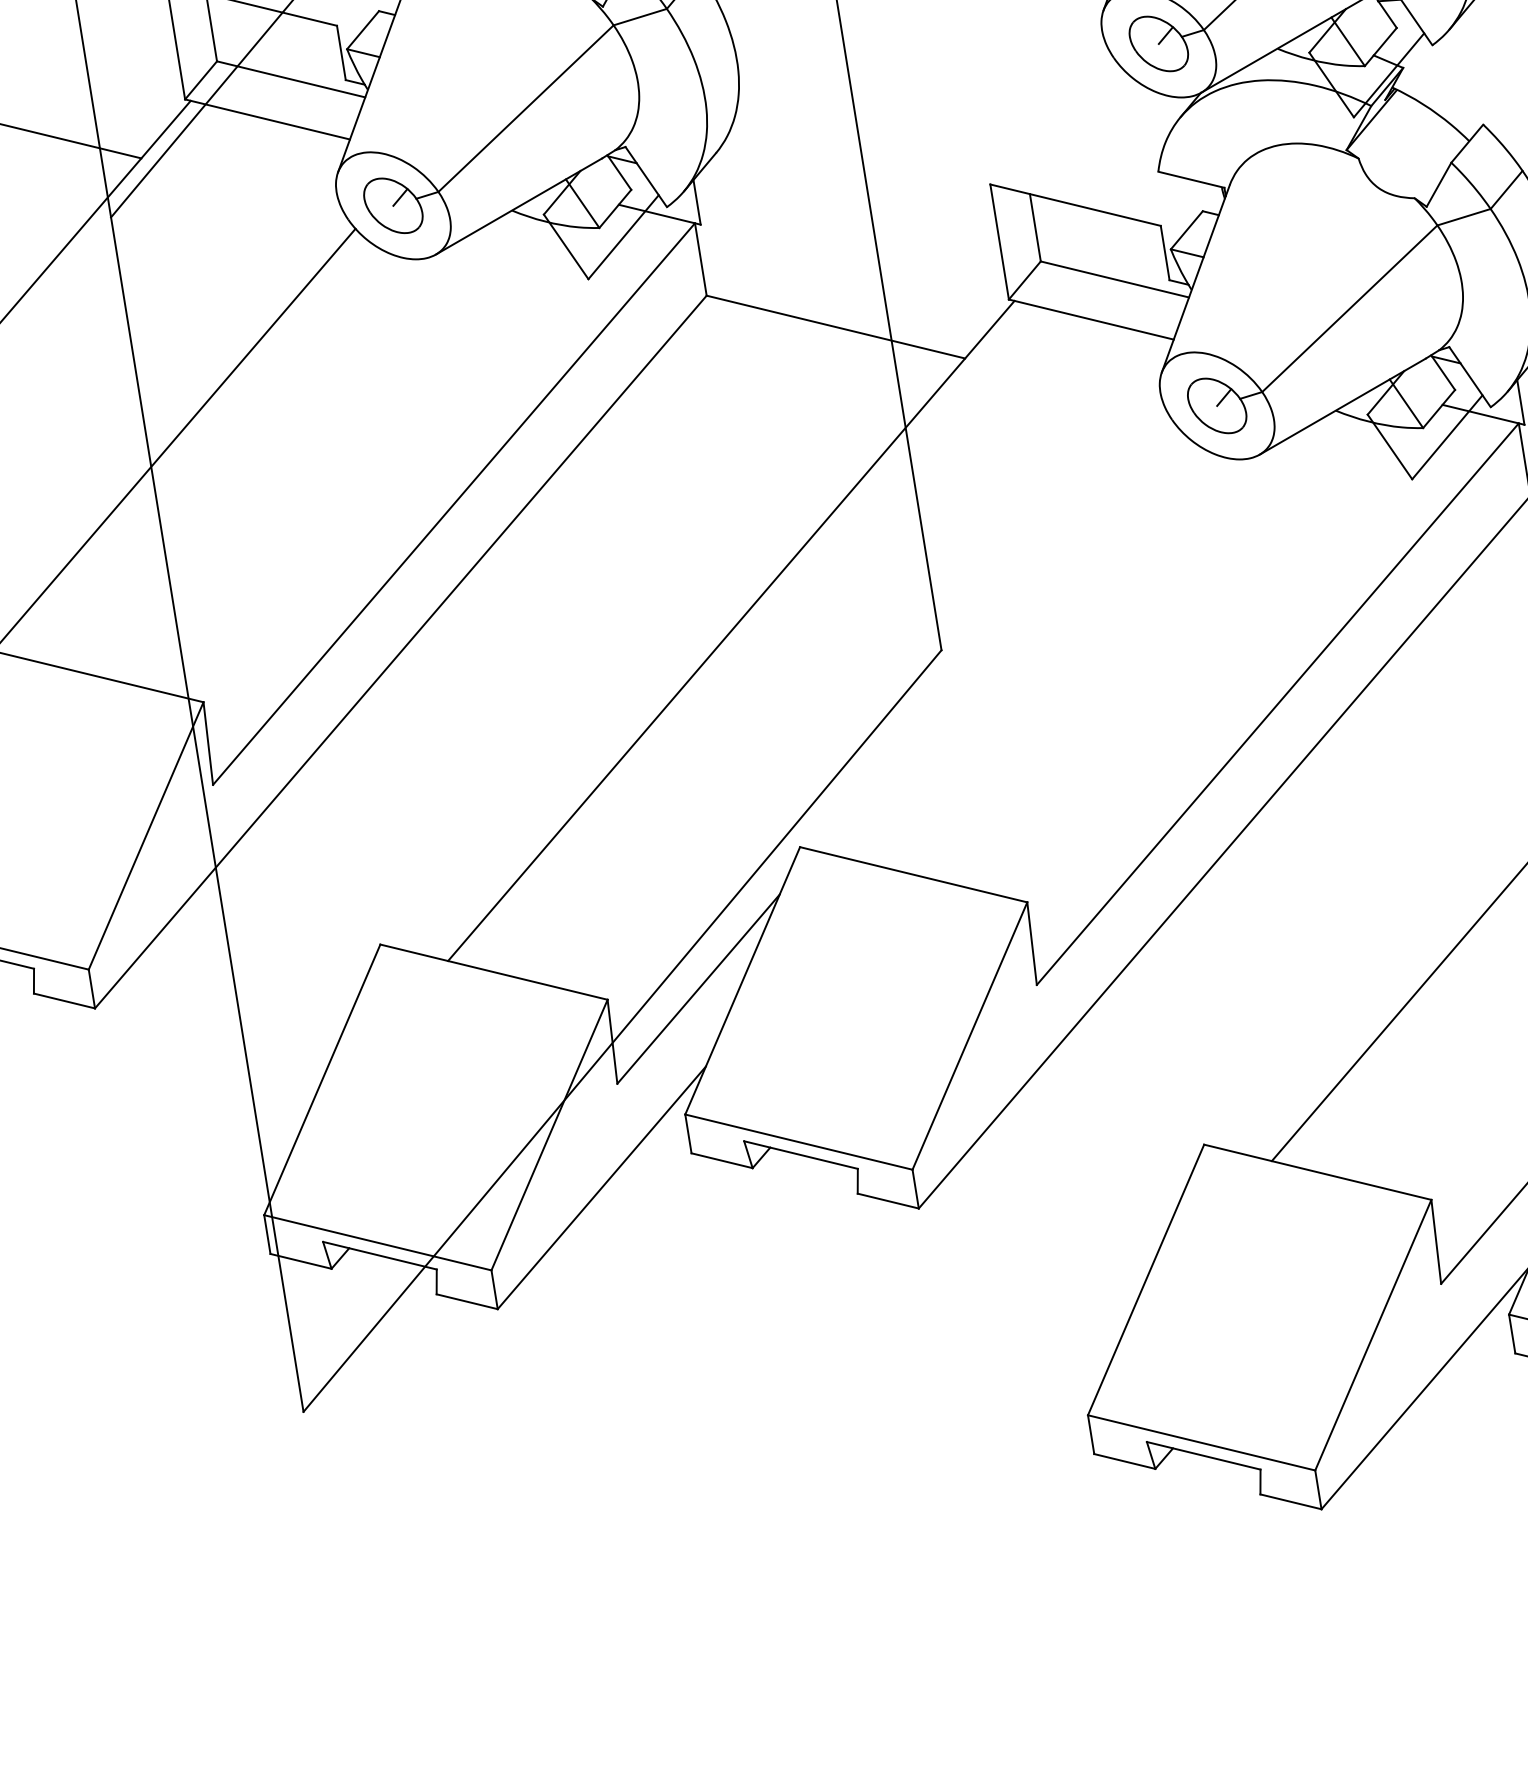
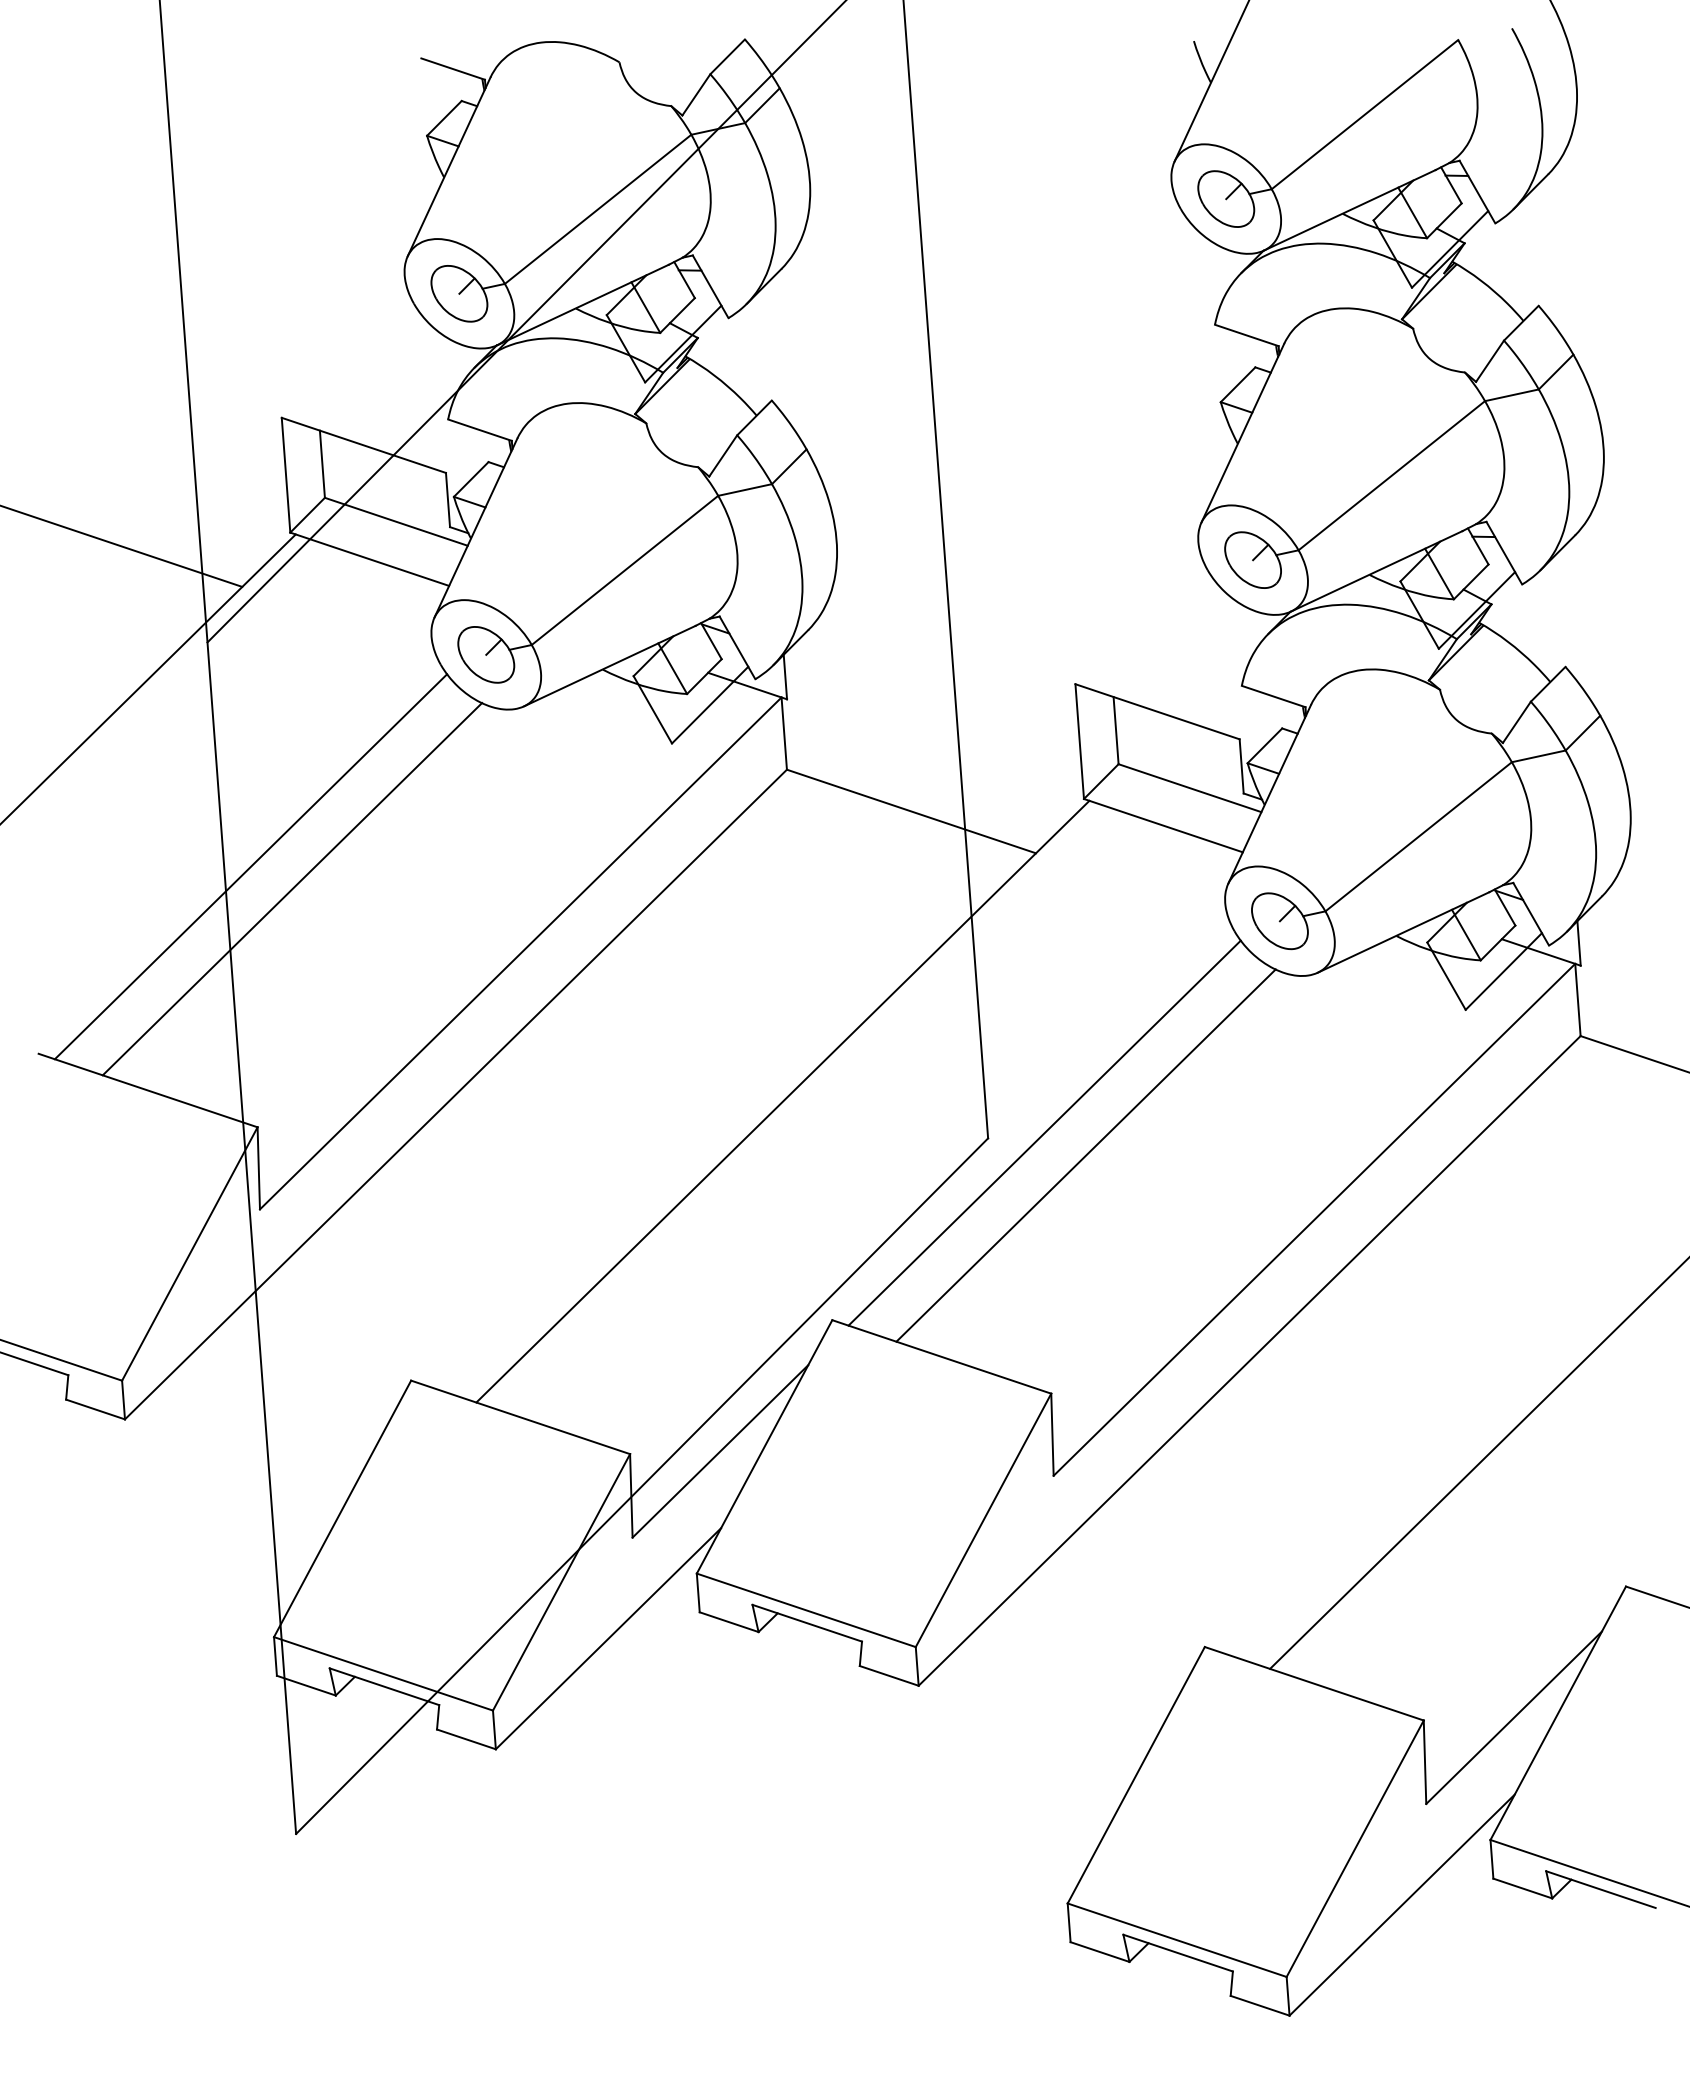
line: (218, 459) -> (292, 889), added
line: (997, 639) -> (1044, 1132), added
line: (1041, 659) -> (1085, 1155), added

